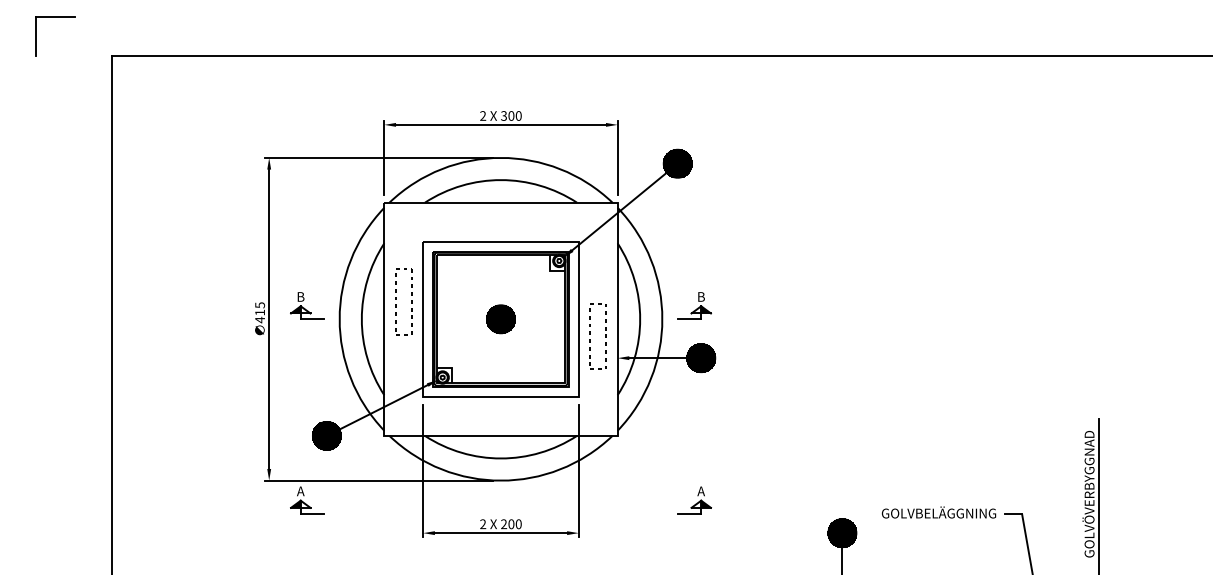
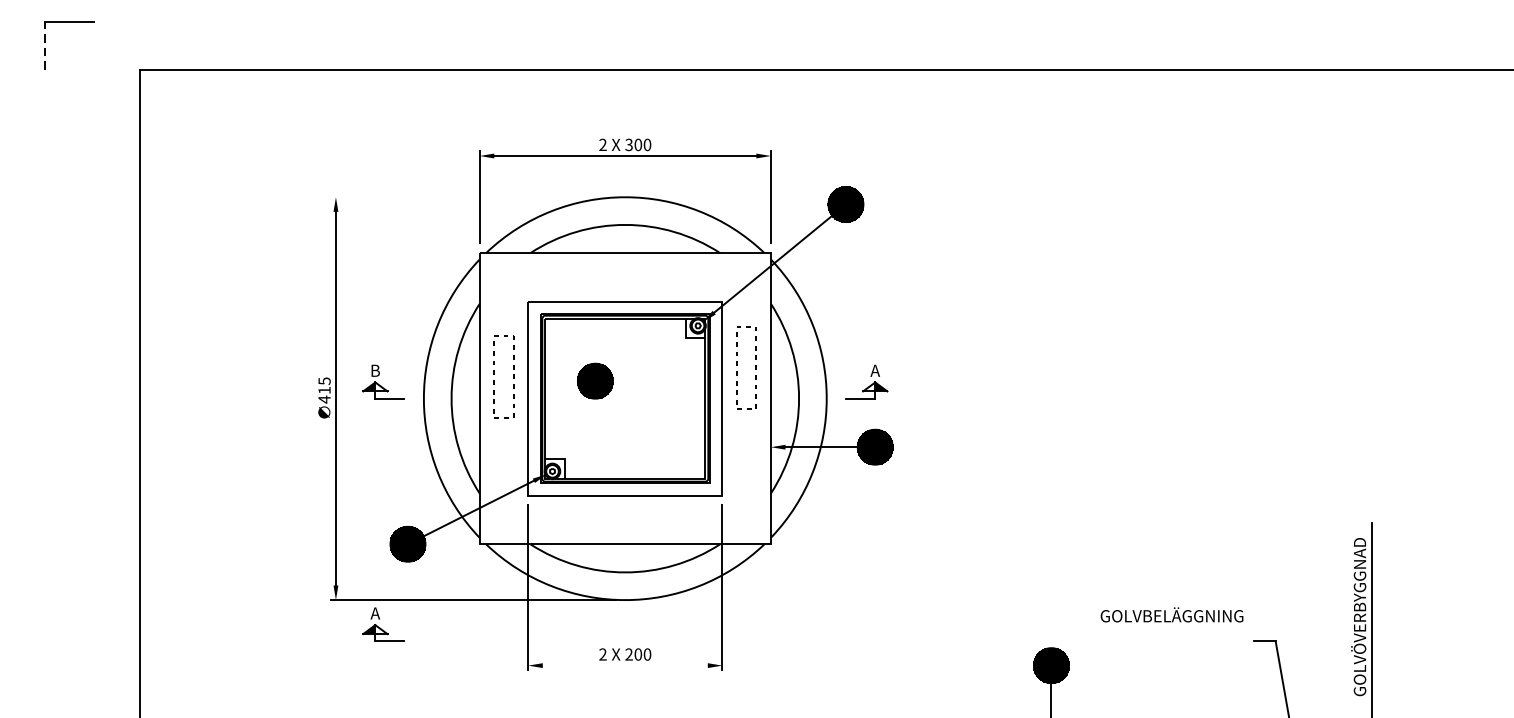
line: (36, 36) -> (45, 45), solid -> dashed
line: (379, 157) -> (473, 196), removed
text: (700, 296) -> (874, 370), B -> A
part: (500, 319) -> (594, 381), moved
part: (590, 334) -> (737, 365), moved
part: (694, 500) -> (866, 624), removed
text: (938, 512) -> (1171, 614), moved
line: (500, 533) -> (624, 666), removed

